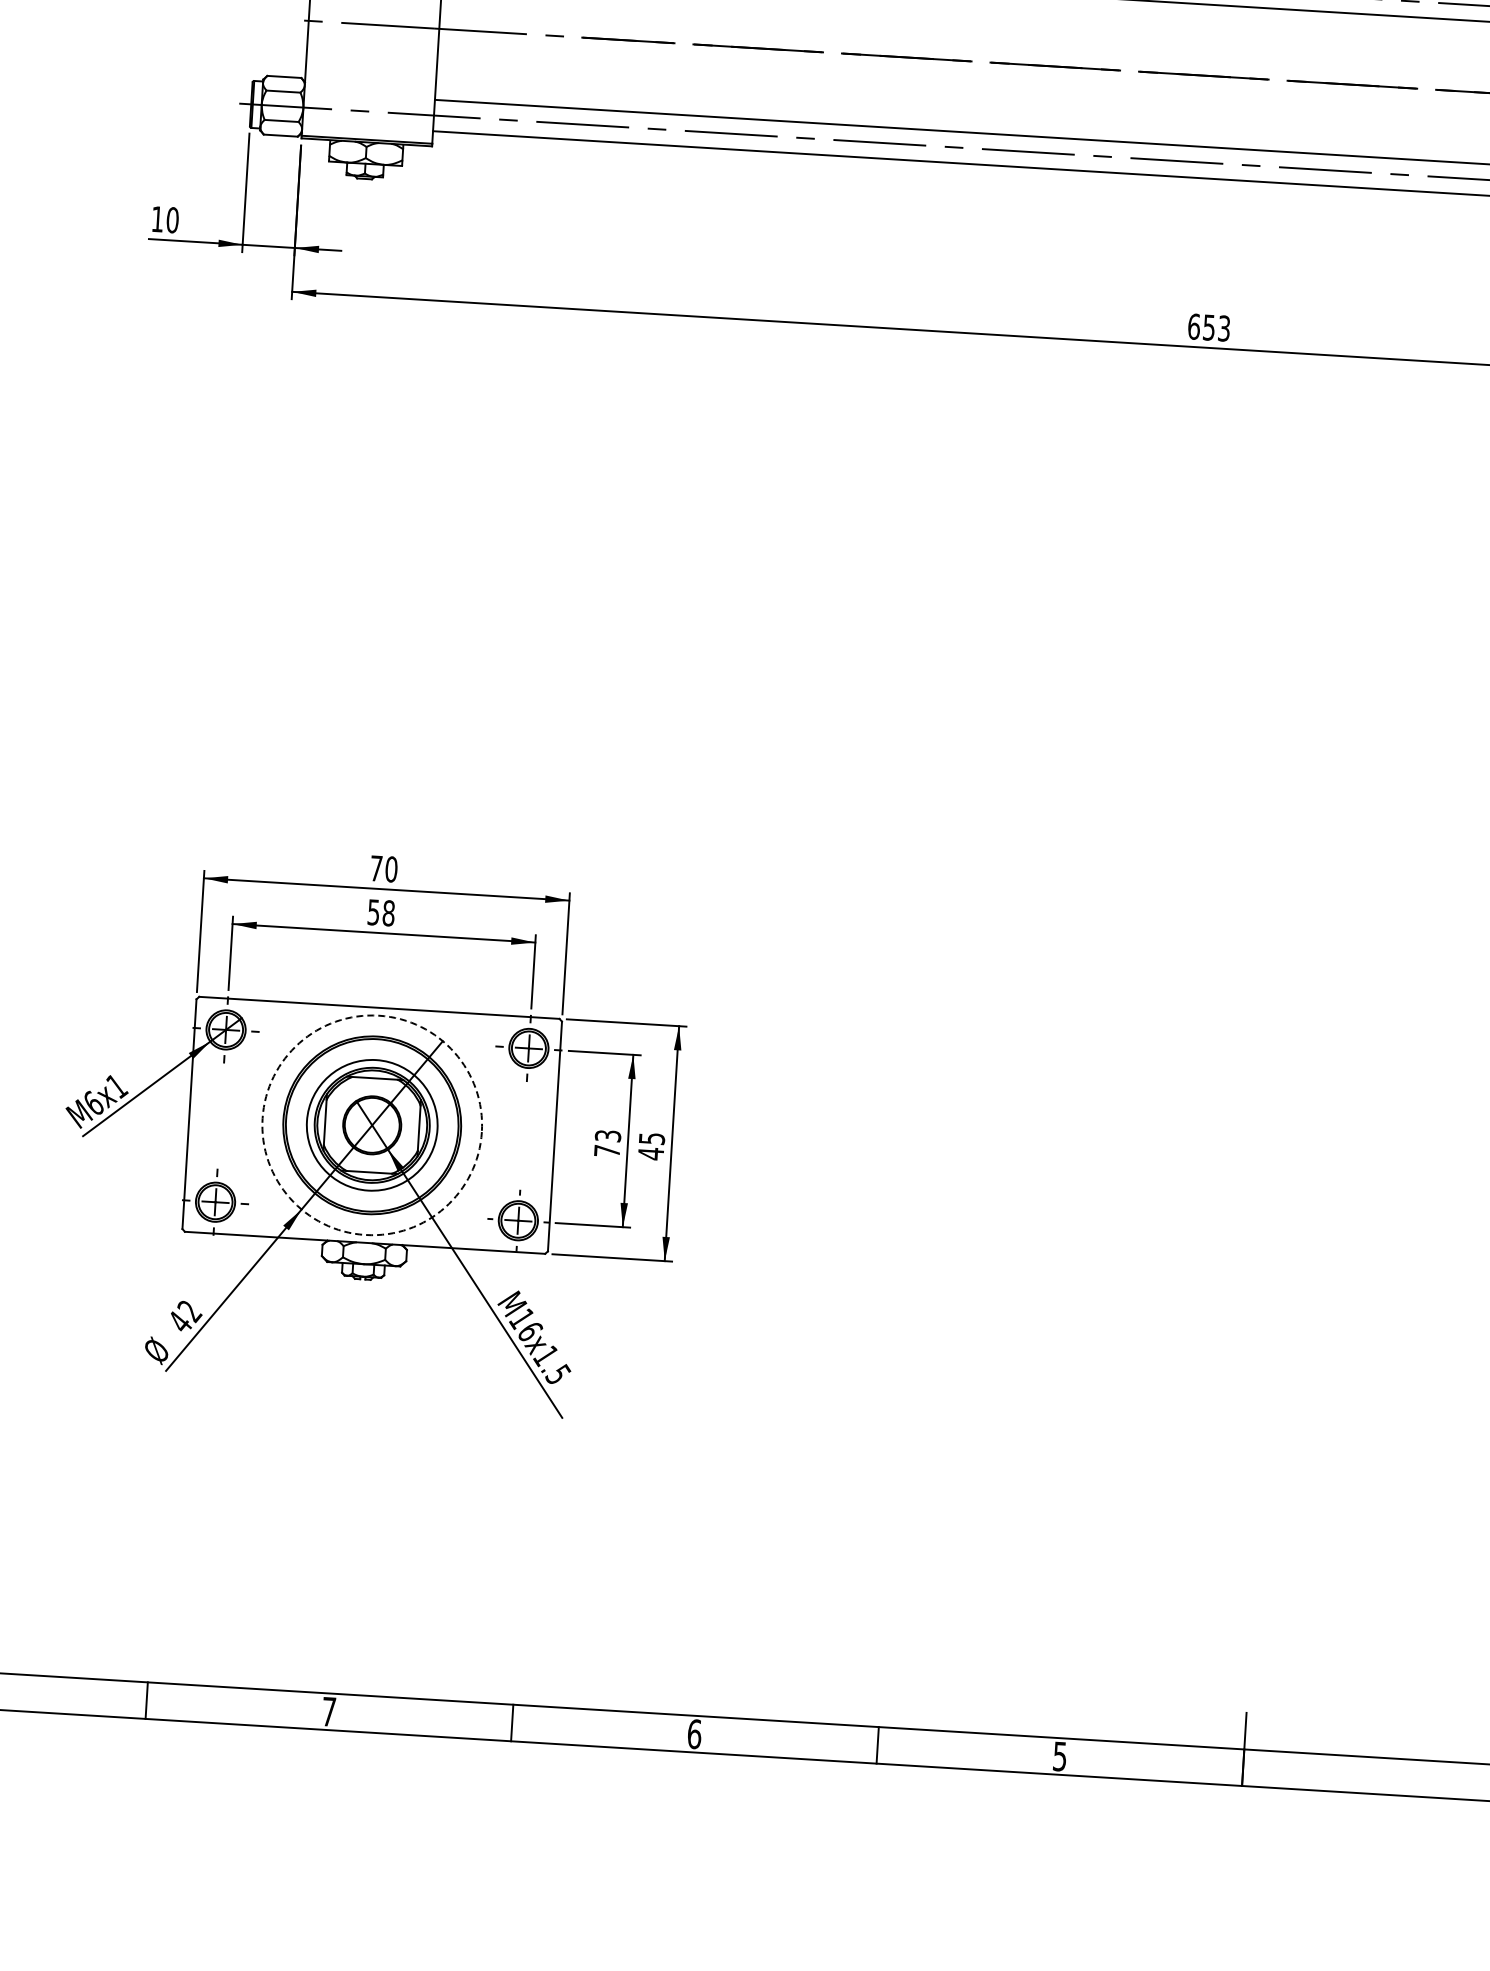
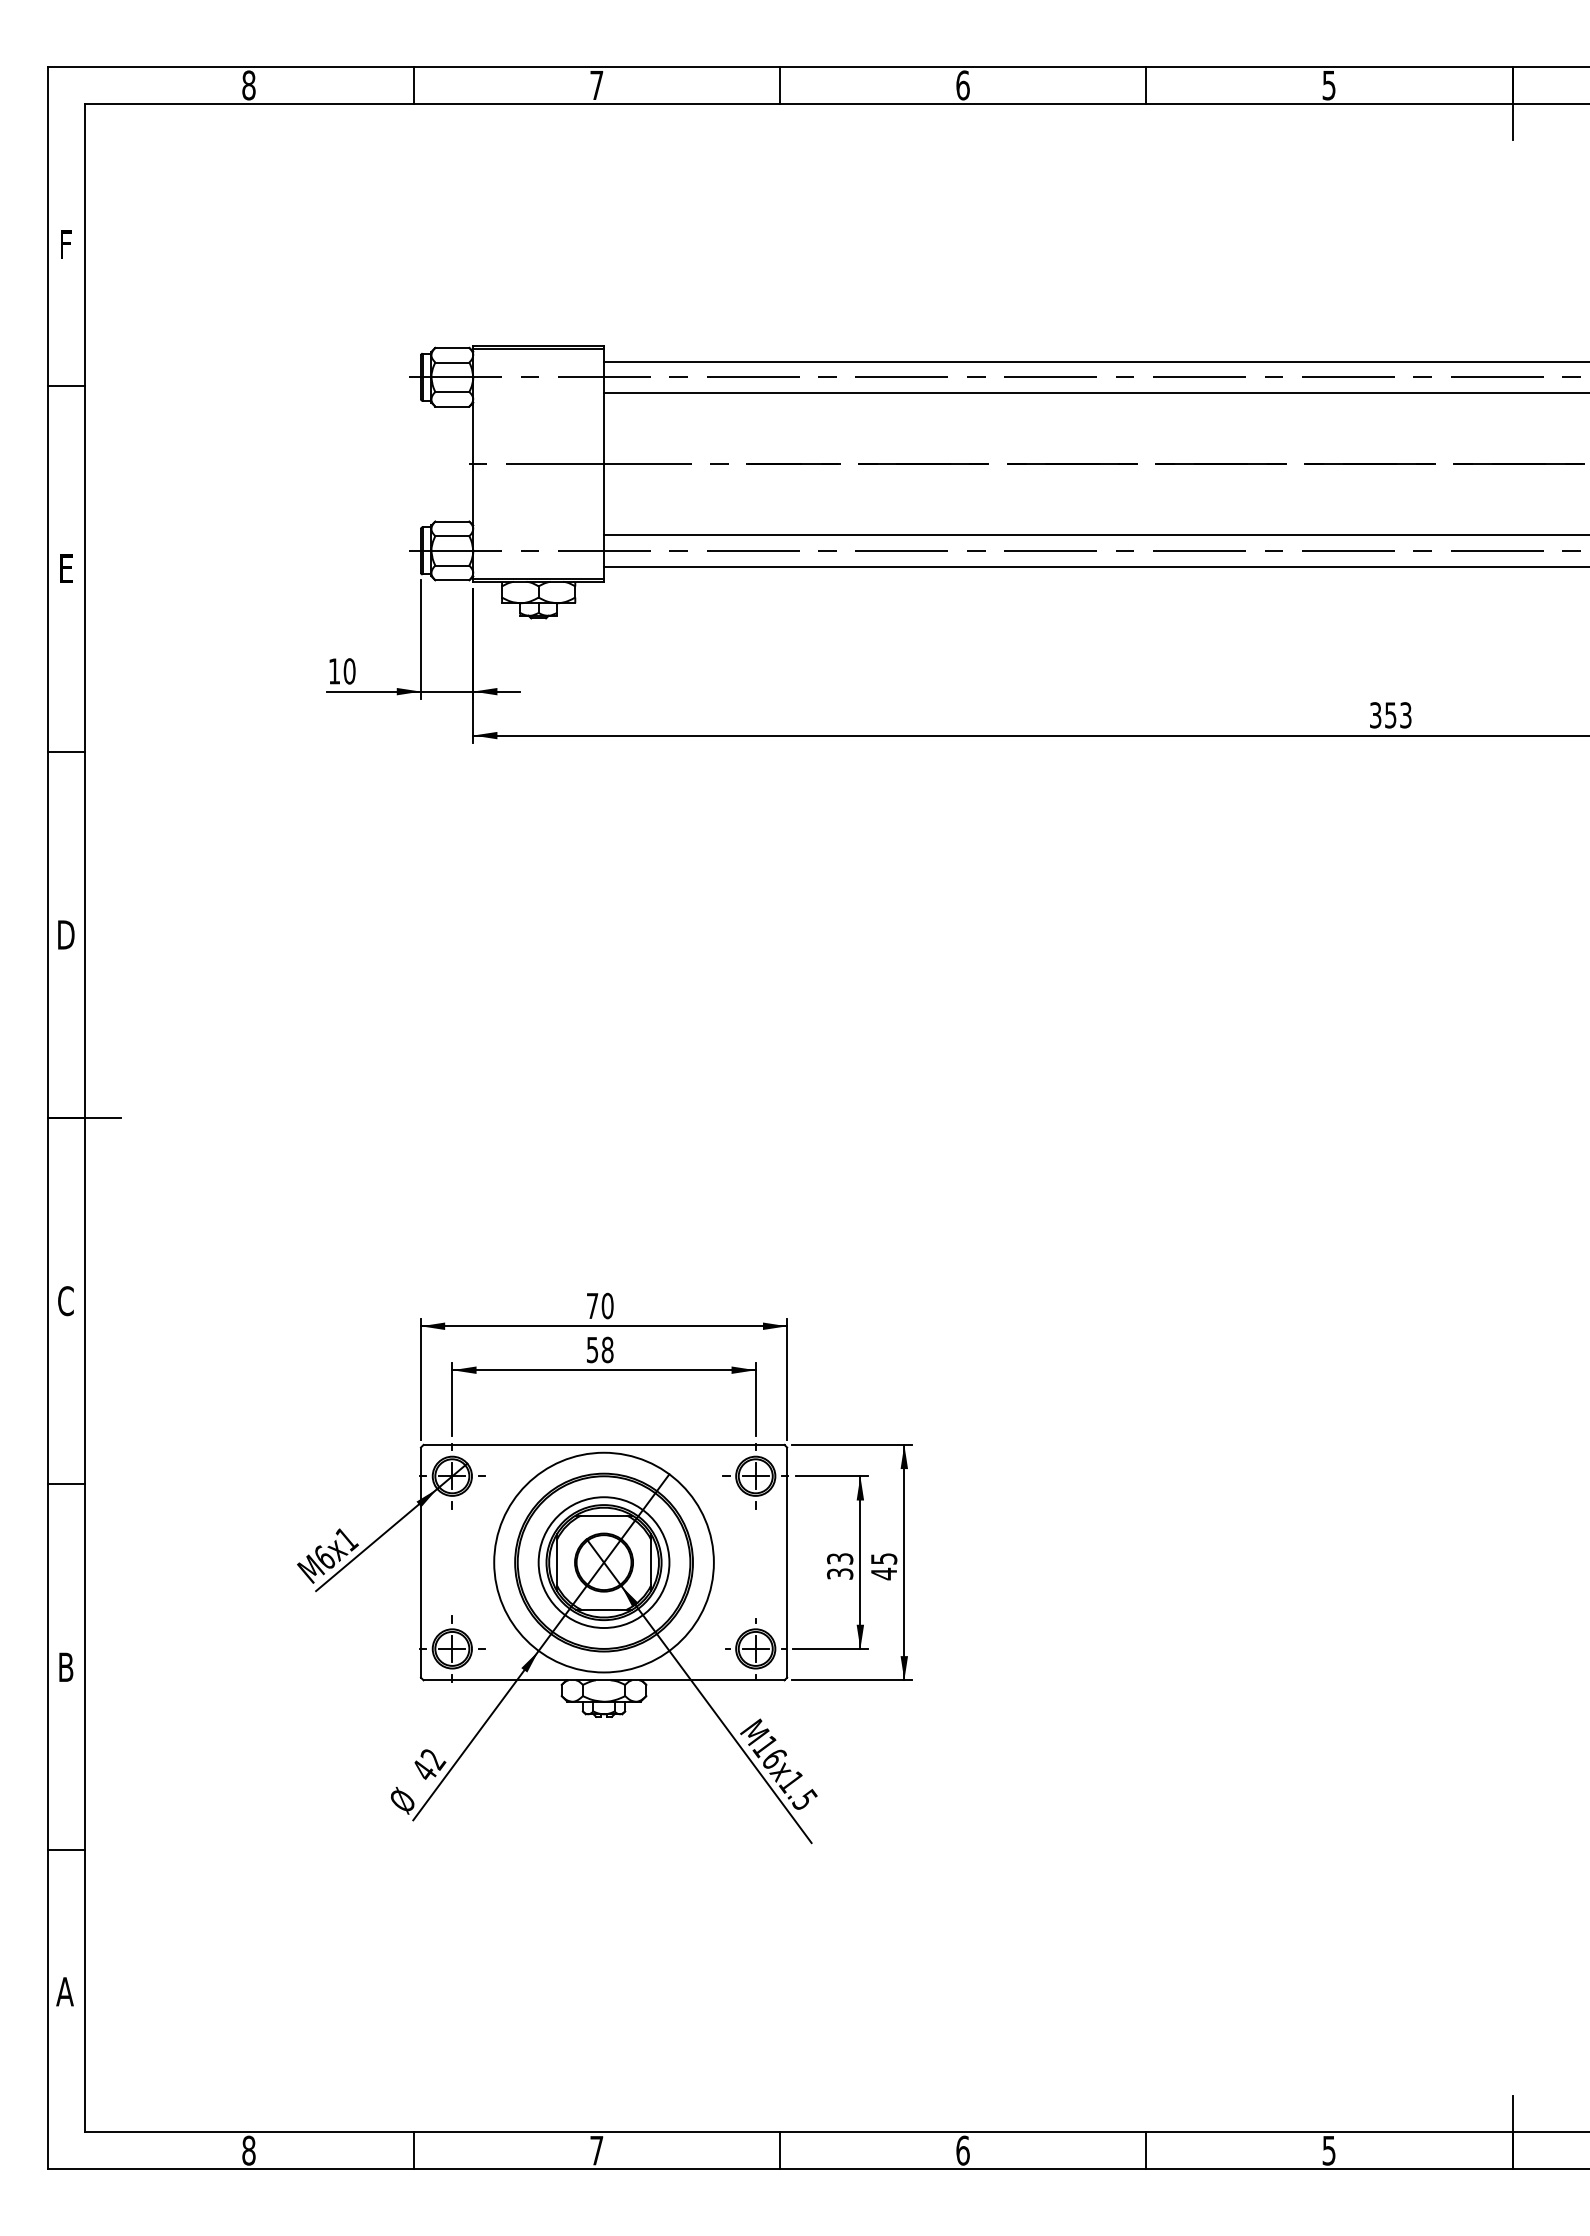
text: (1193, 326) -> (1375, 715), 653 -> 353
circle: (371, 1125) -> (603, 1562), dashed -> solid
text: (607, 1150) -> (840, 1573), 73 -> 33

